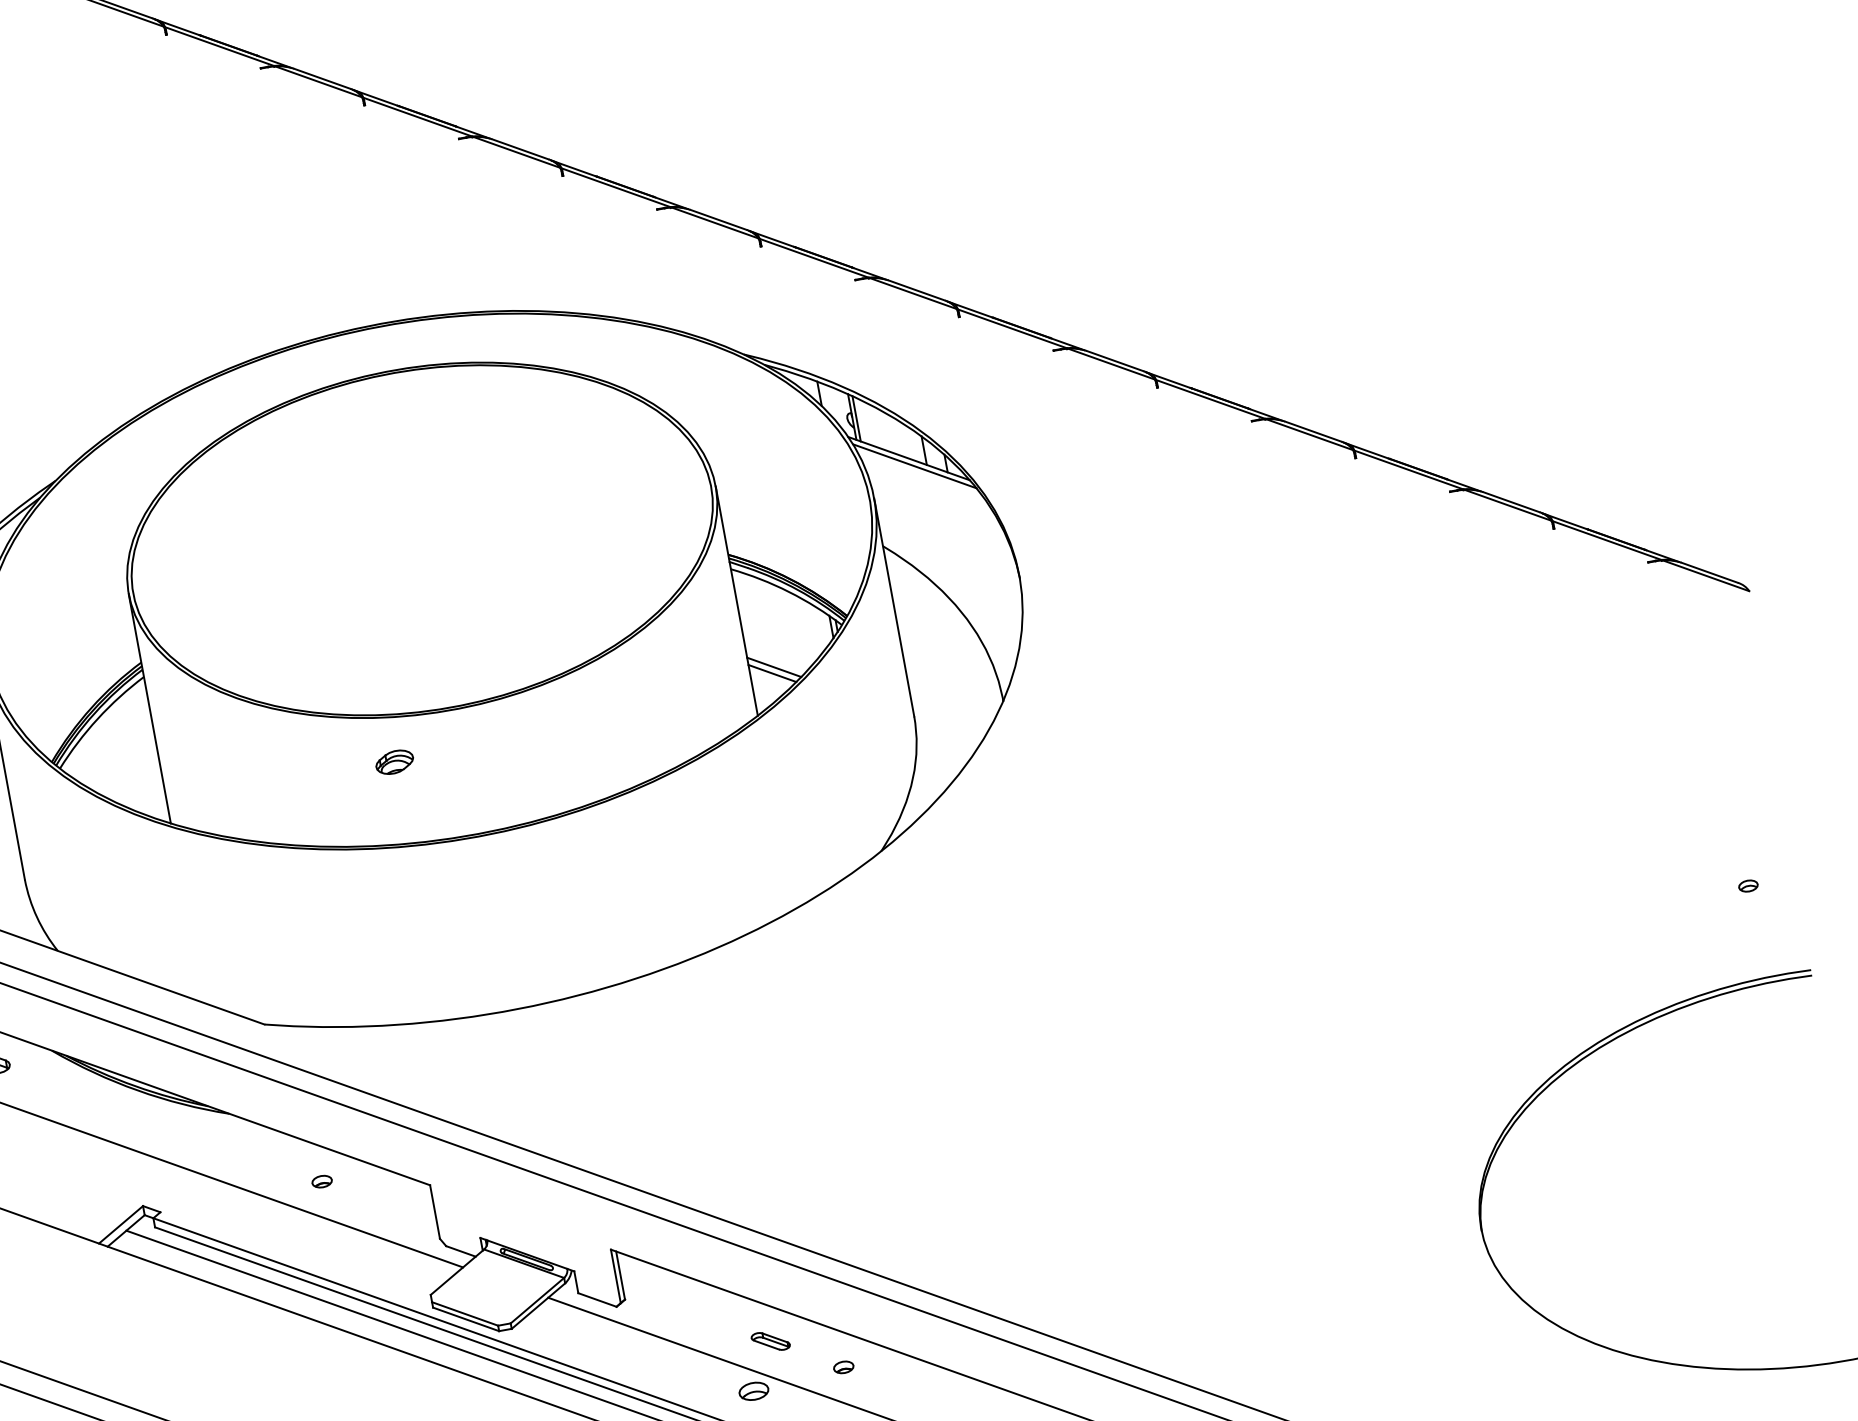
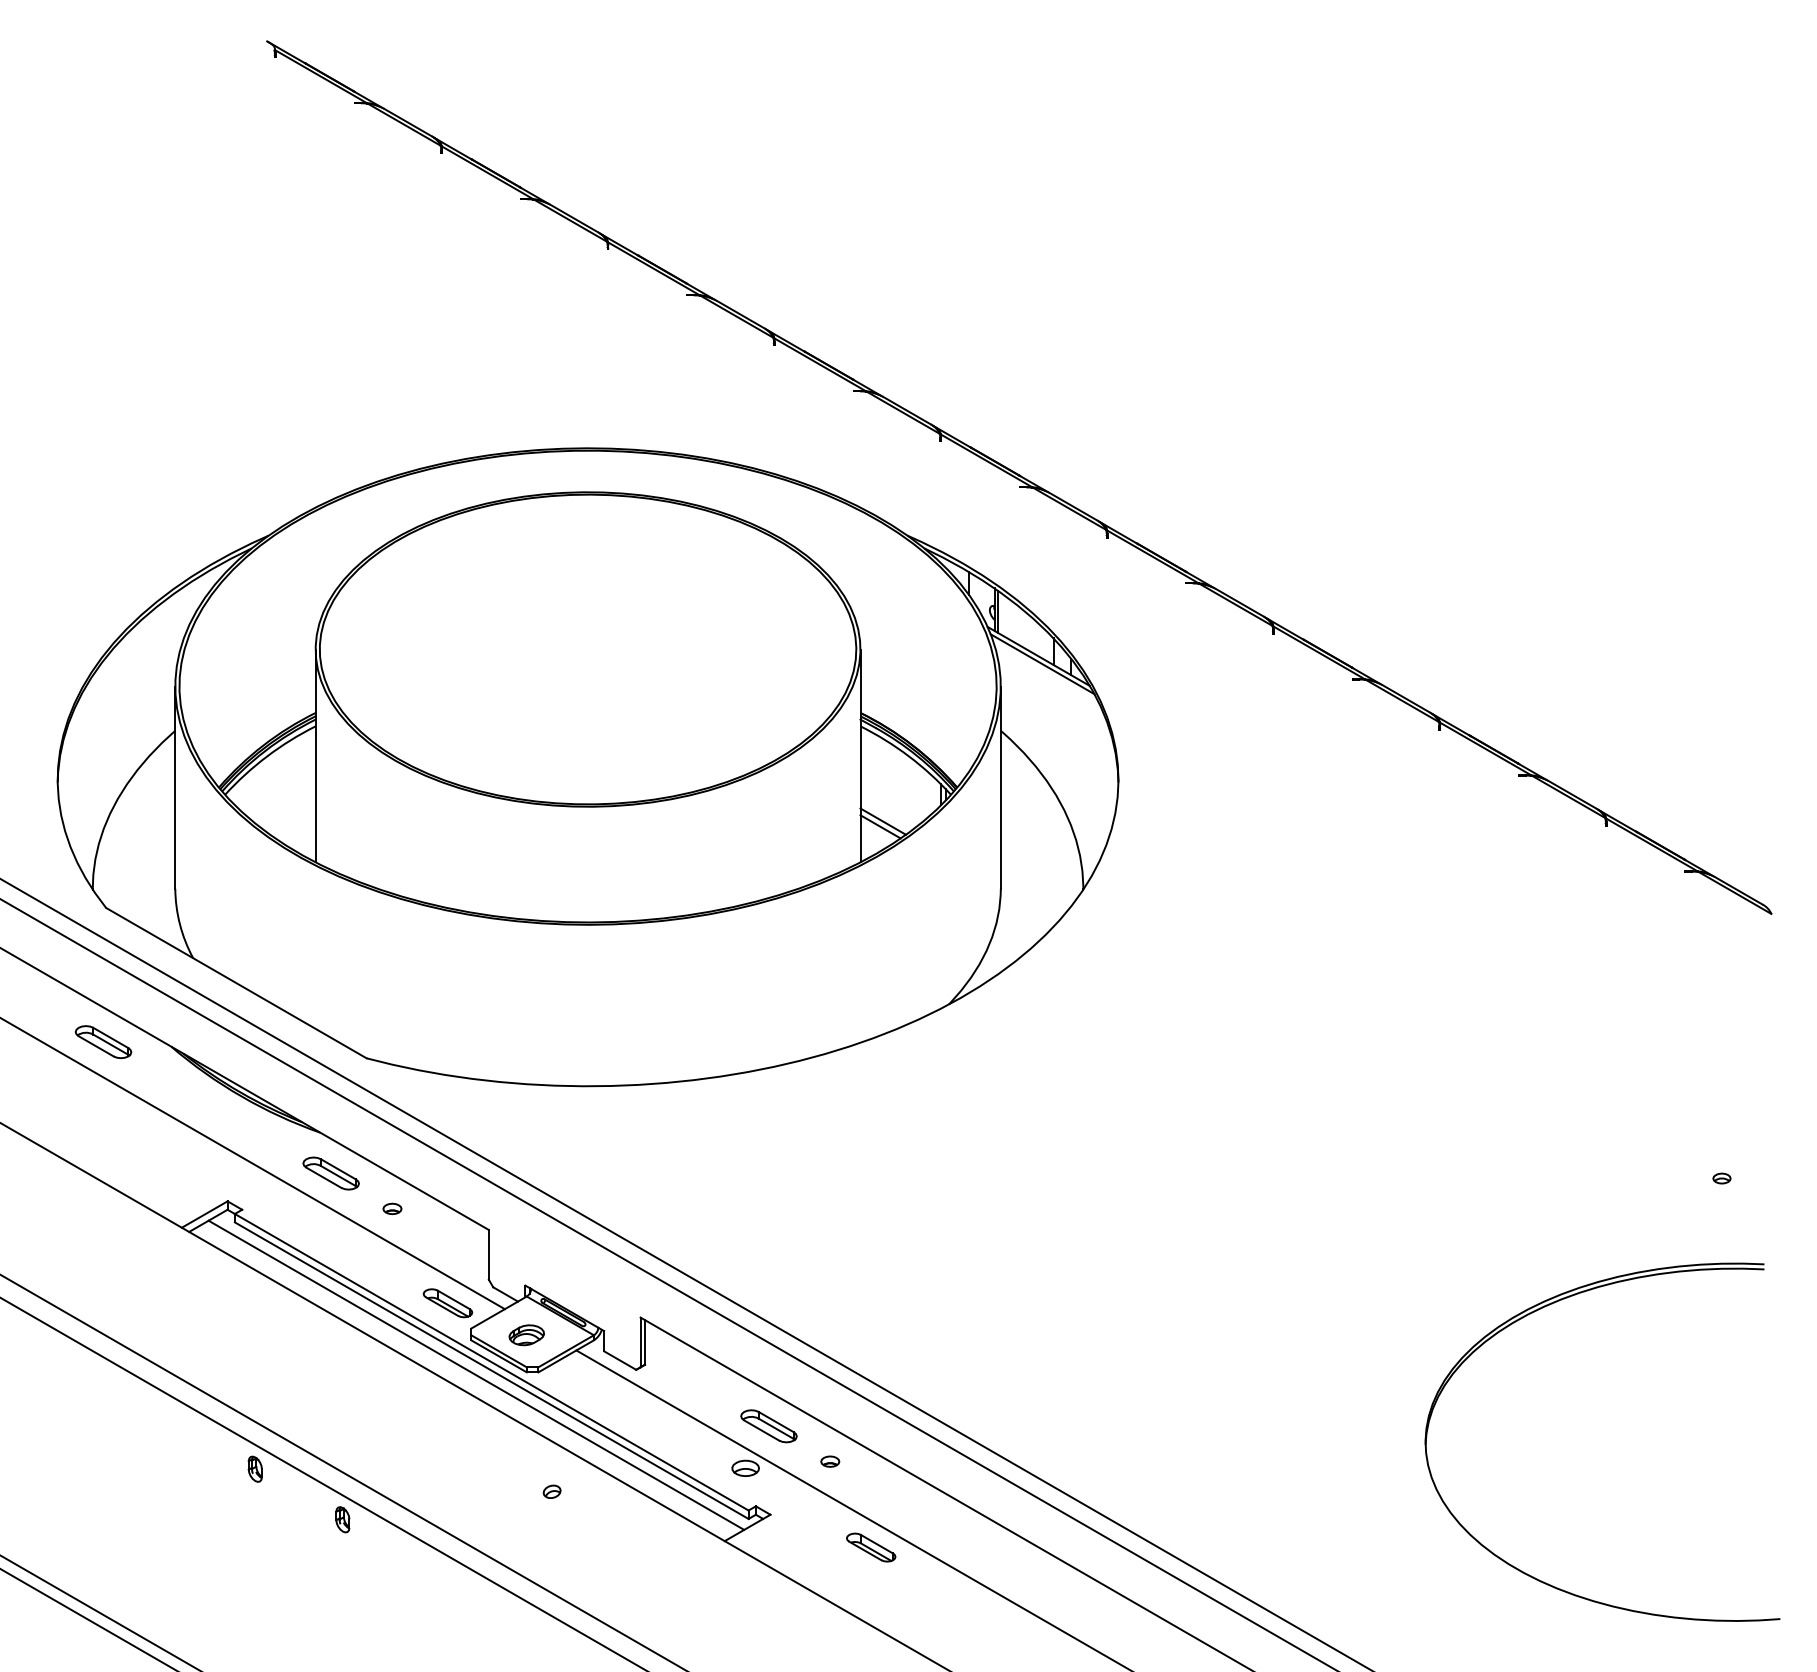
part: (394, 762) -> (526, 1335), moved
part: (248, 1155) -> (330, 1173), added
part: (400, 1272) -> (447, 1303), added
part: (770, 1341) -> (768, 1426), size x1.67

